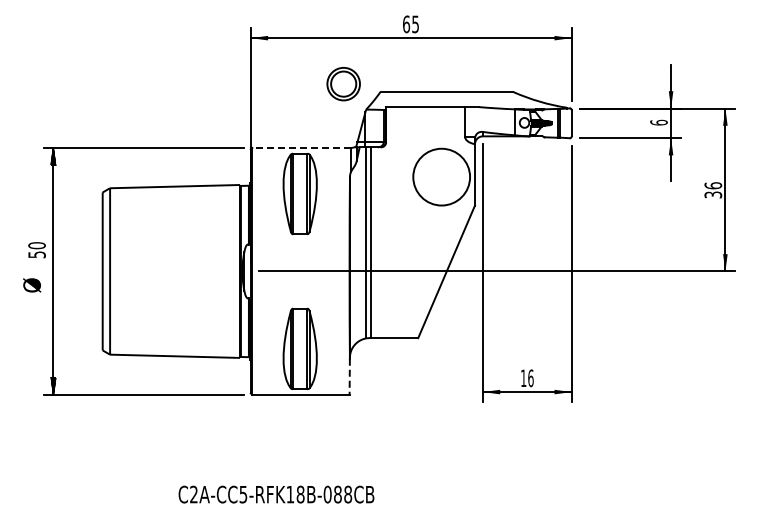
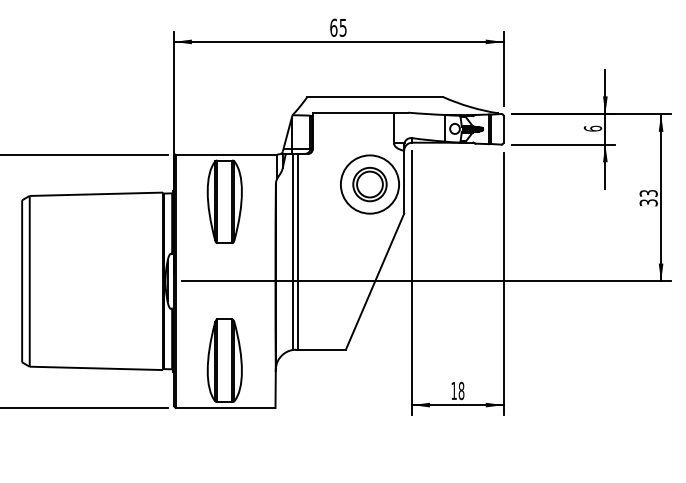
part: (343, 84) -> (369, 184), moved
line: (301, 148) -> (226, 155), dashed -> solid
text: (713, 185) -> (648, 193), 36 -> 33
line: (349, 377) -> (275, 390), dashed -> solid
text: (530, 377) -> (461, 390), 16 -> 18

